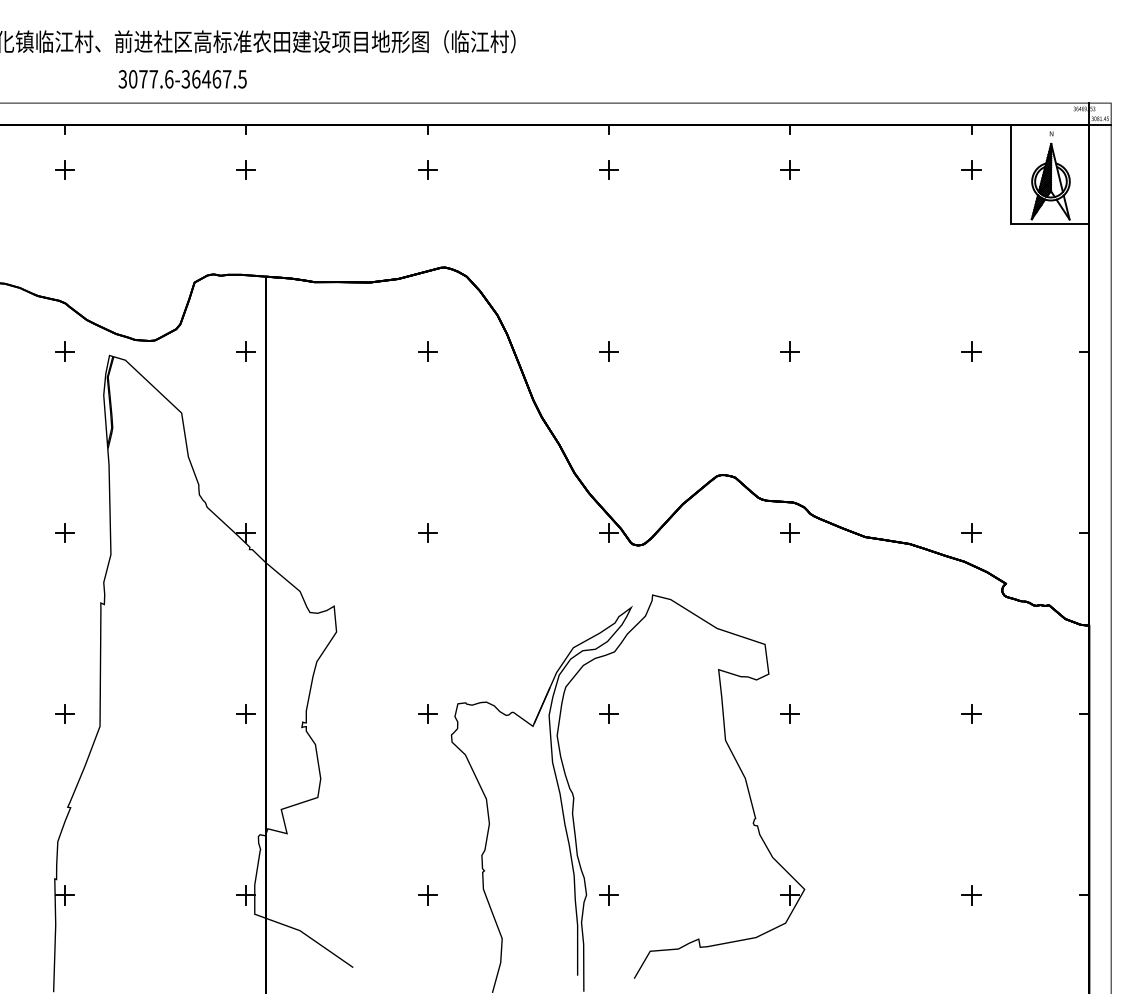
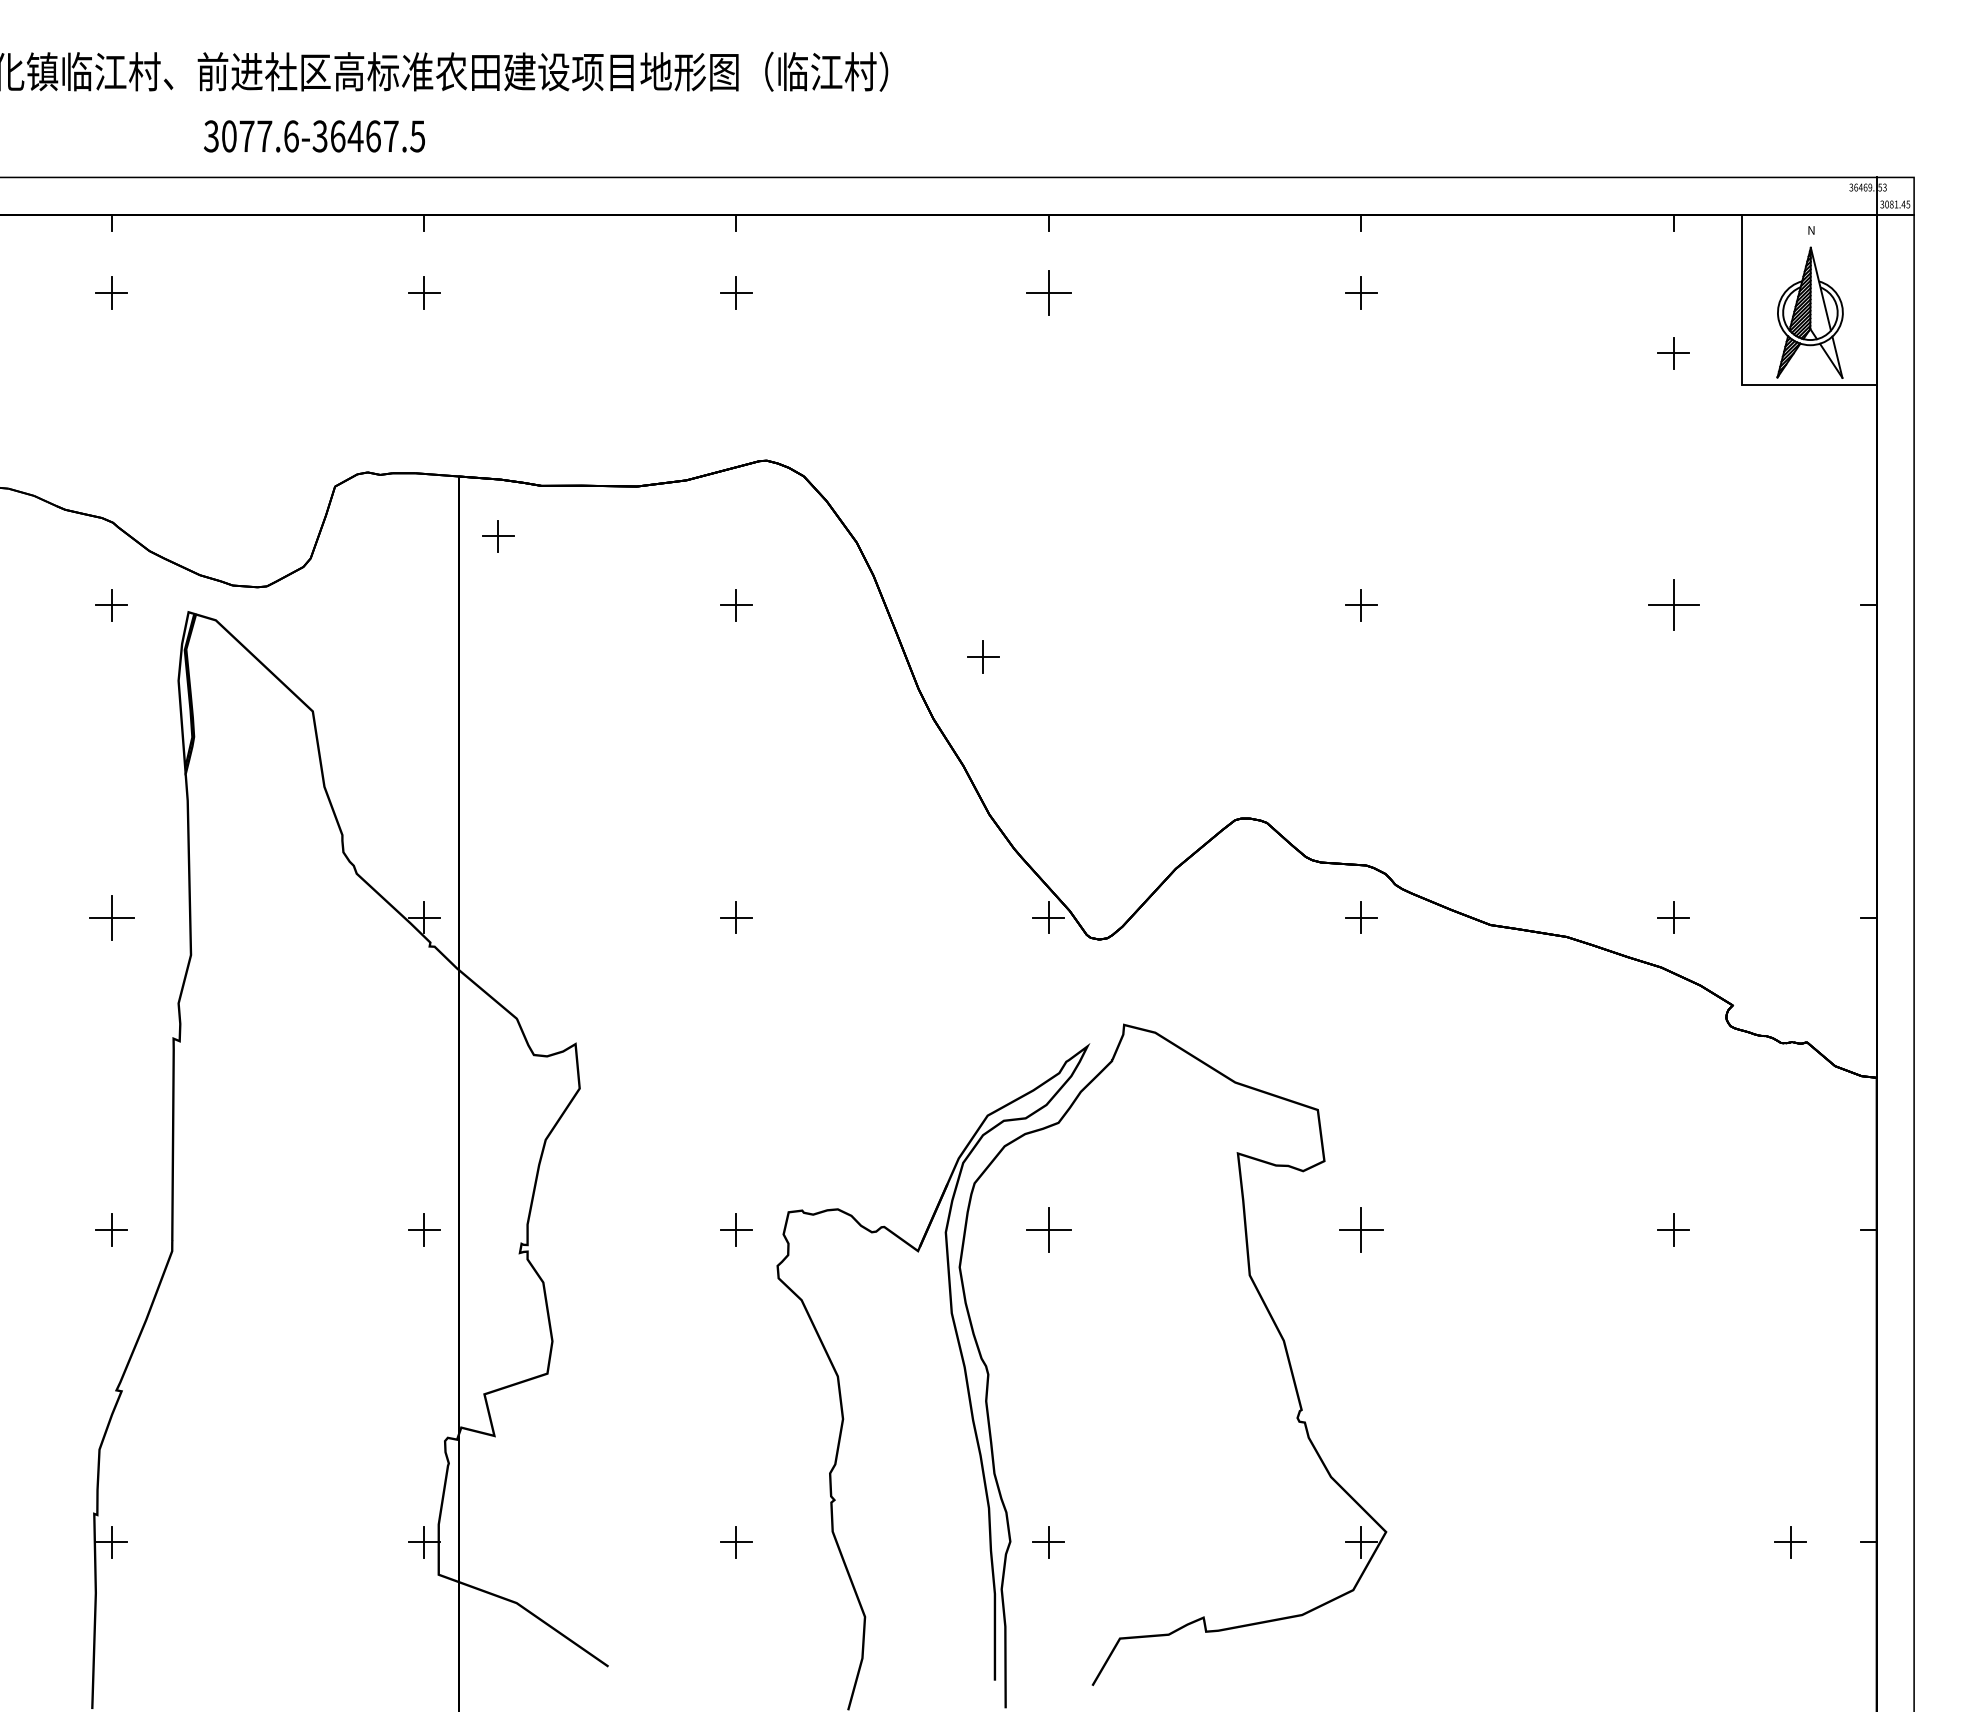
part: (608, 169) -> (1048, 291), size x1.4
part: (971, 169) -> (1673, 352), moved
part: (245, 351) -> (496, 536), moved
part: (608, 351) -> (982, 657), moved
part: (971, 351) -> (1673, 605), size x1.6
part: (64, 532) -> (111, 917), size x1.4
part: (608, 713) -> (1048, 1228), size x1.4
part: (789, 713) -> (1359, 1228), size x1.4
part: (971, 895) -> (1790, 1542), moved

